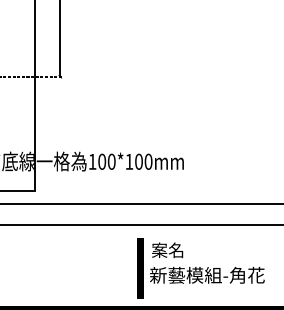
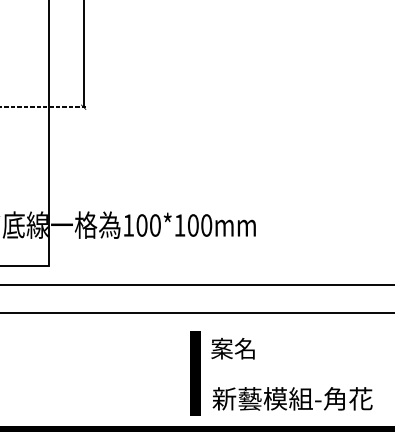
text: (207, 274) -> (292, 397), moved

